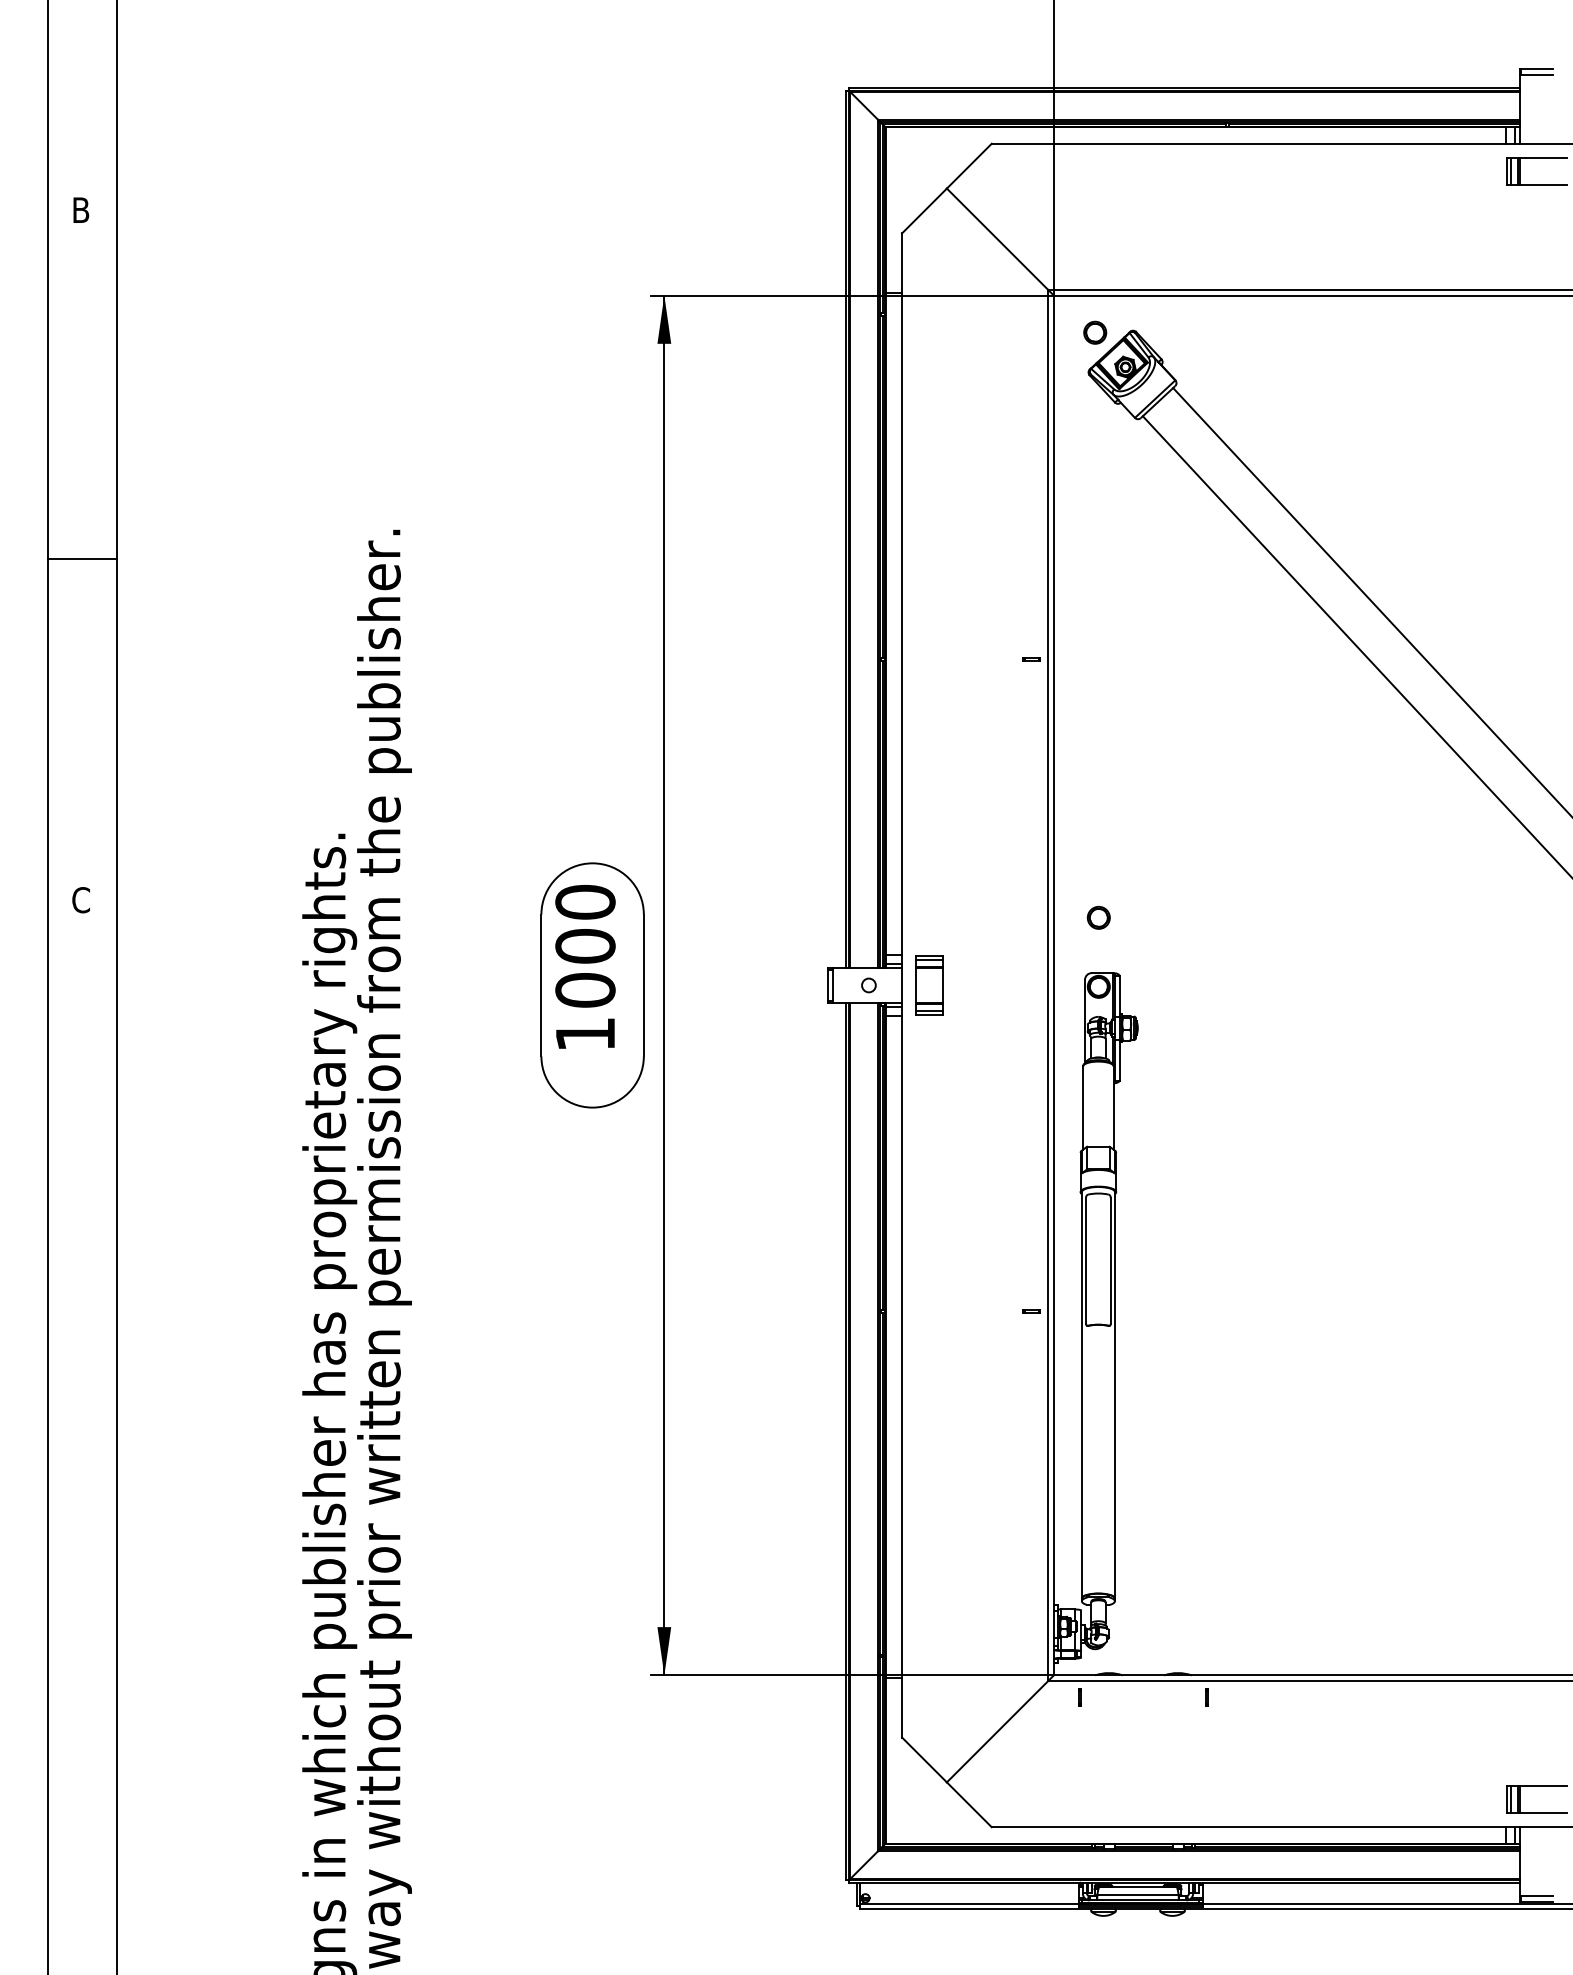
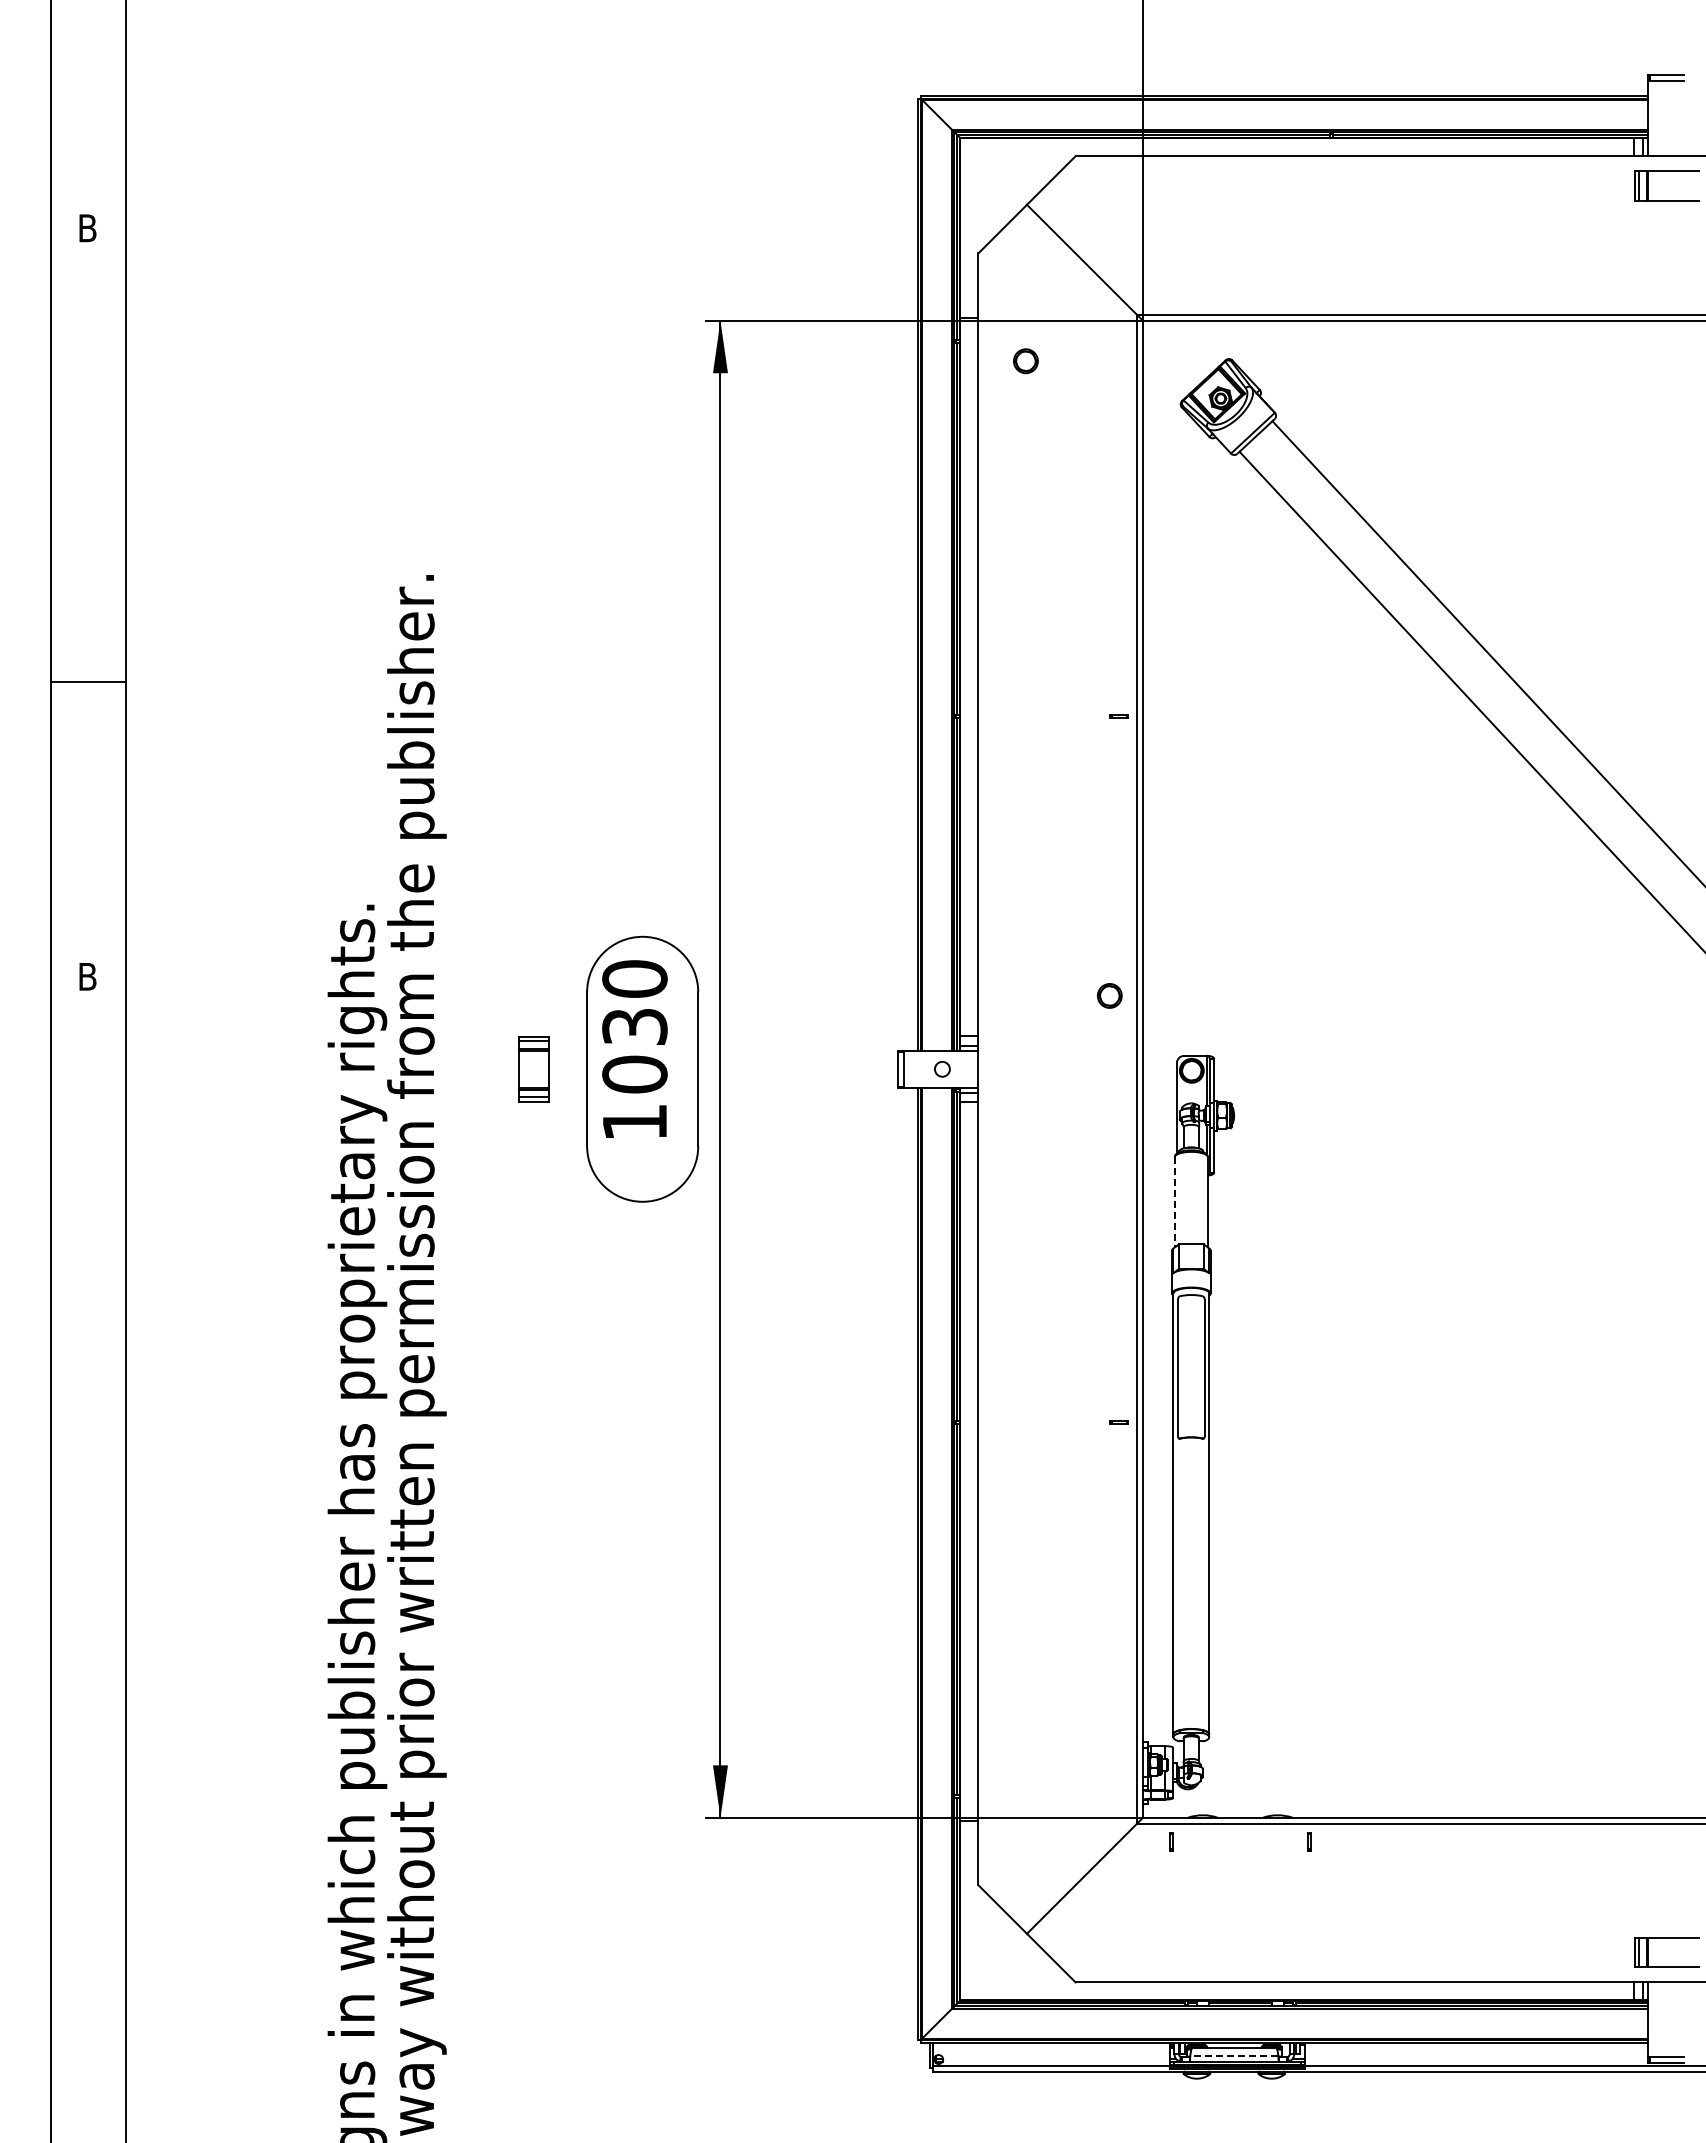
part: (1094, 333) -> (1025, 361), moved
line: (81, 558) -> (88, 682), moved
text: (80, 899) -> (87, 976), C -> B
part: (1098, 917) -> (1109, 995), moved
text: (585, 946) -> (634, 1026), 1000 -> 1030
part: (928, 985) -> (533, 1069), moved
line: (1082, 1108) -> (1174, 1202), solid -> dashed
line: (1137, 1894) -> (1233, 2055), solid -> dashed

